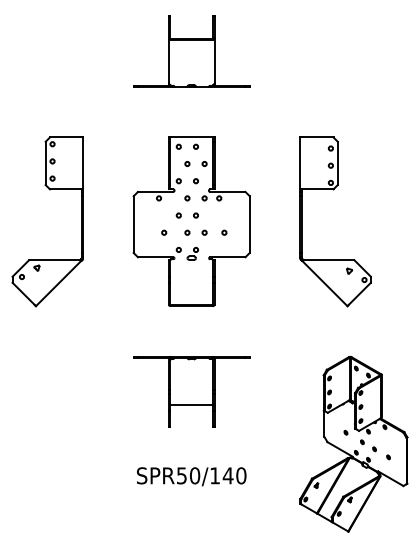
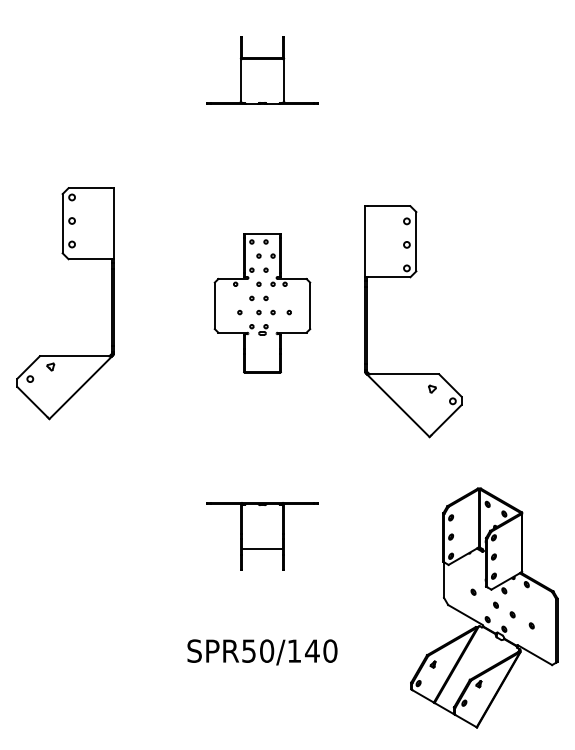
part: (191, 51) -> (262, 70), size x0.7
part: (333, 190) -> (410, 278), moved
part: (191, 221) -> (262, 303), size x0.6
part: (191, 392) -> (262, 536), size x0.7

